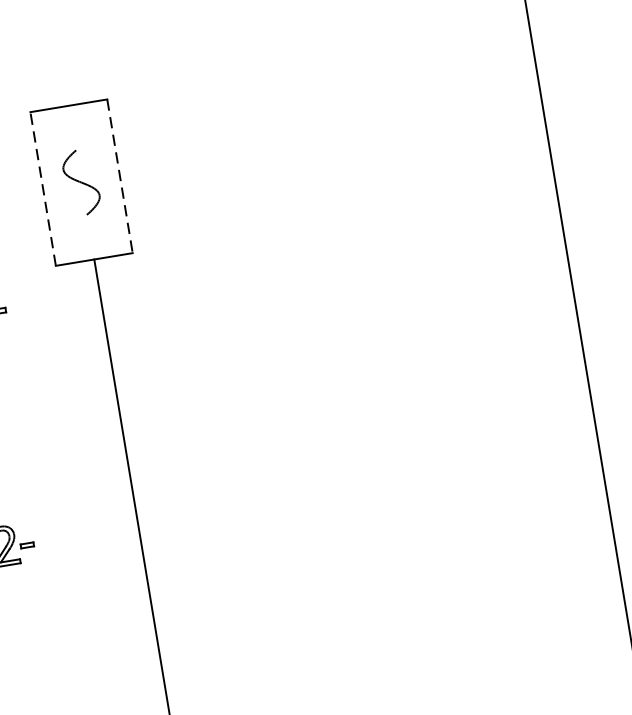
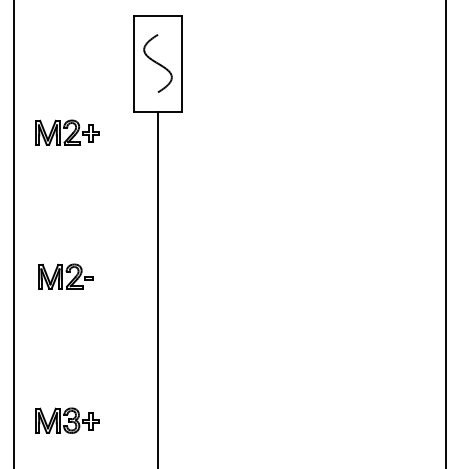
line: (120, 176) -> (182, 63), dashed -> solid
part: (80, 182) -> (157, 63), size x1.43
line: (43, 188) -> (134, 63), dashed -> solid

